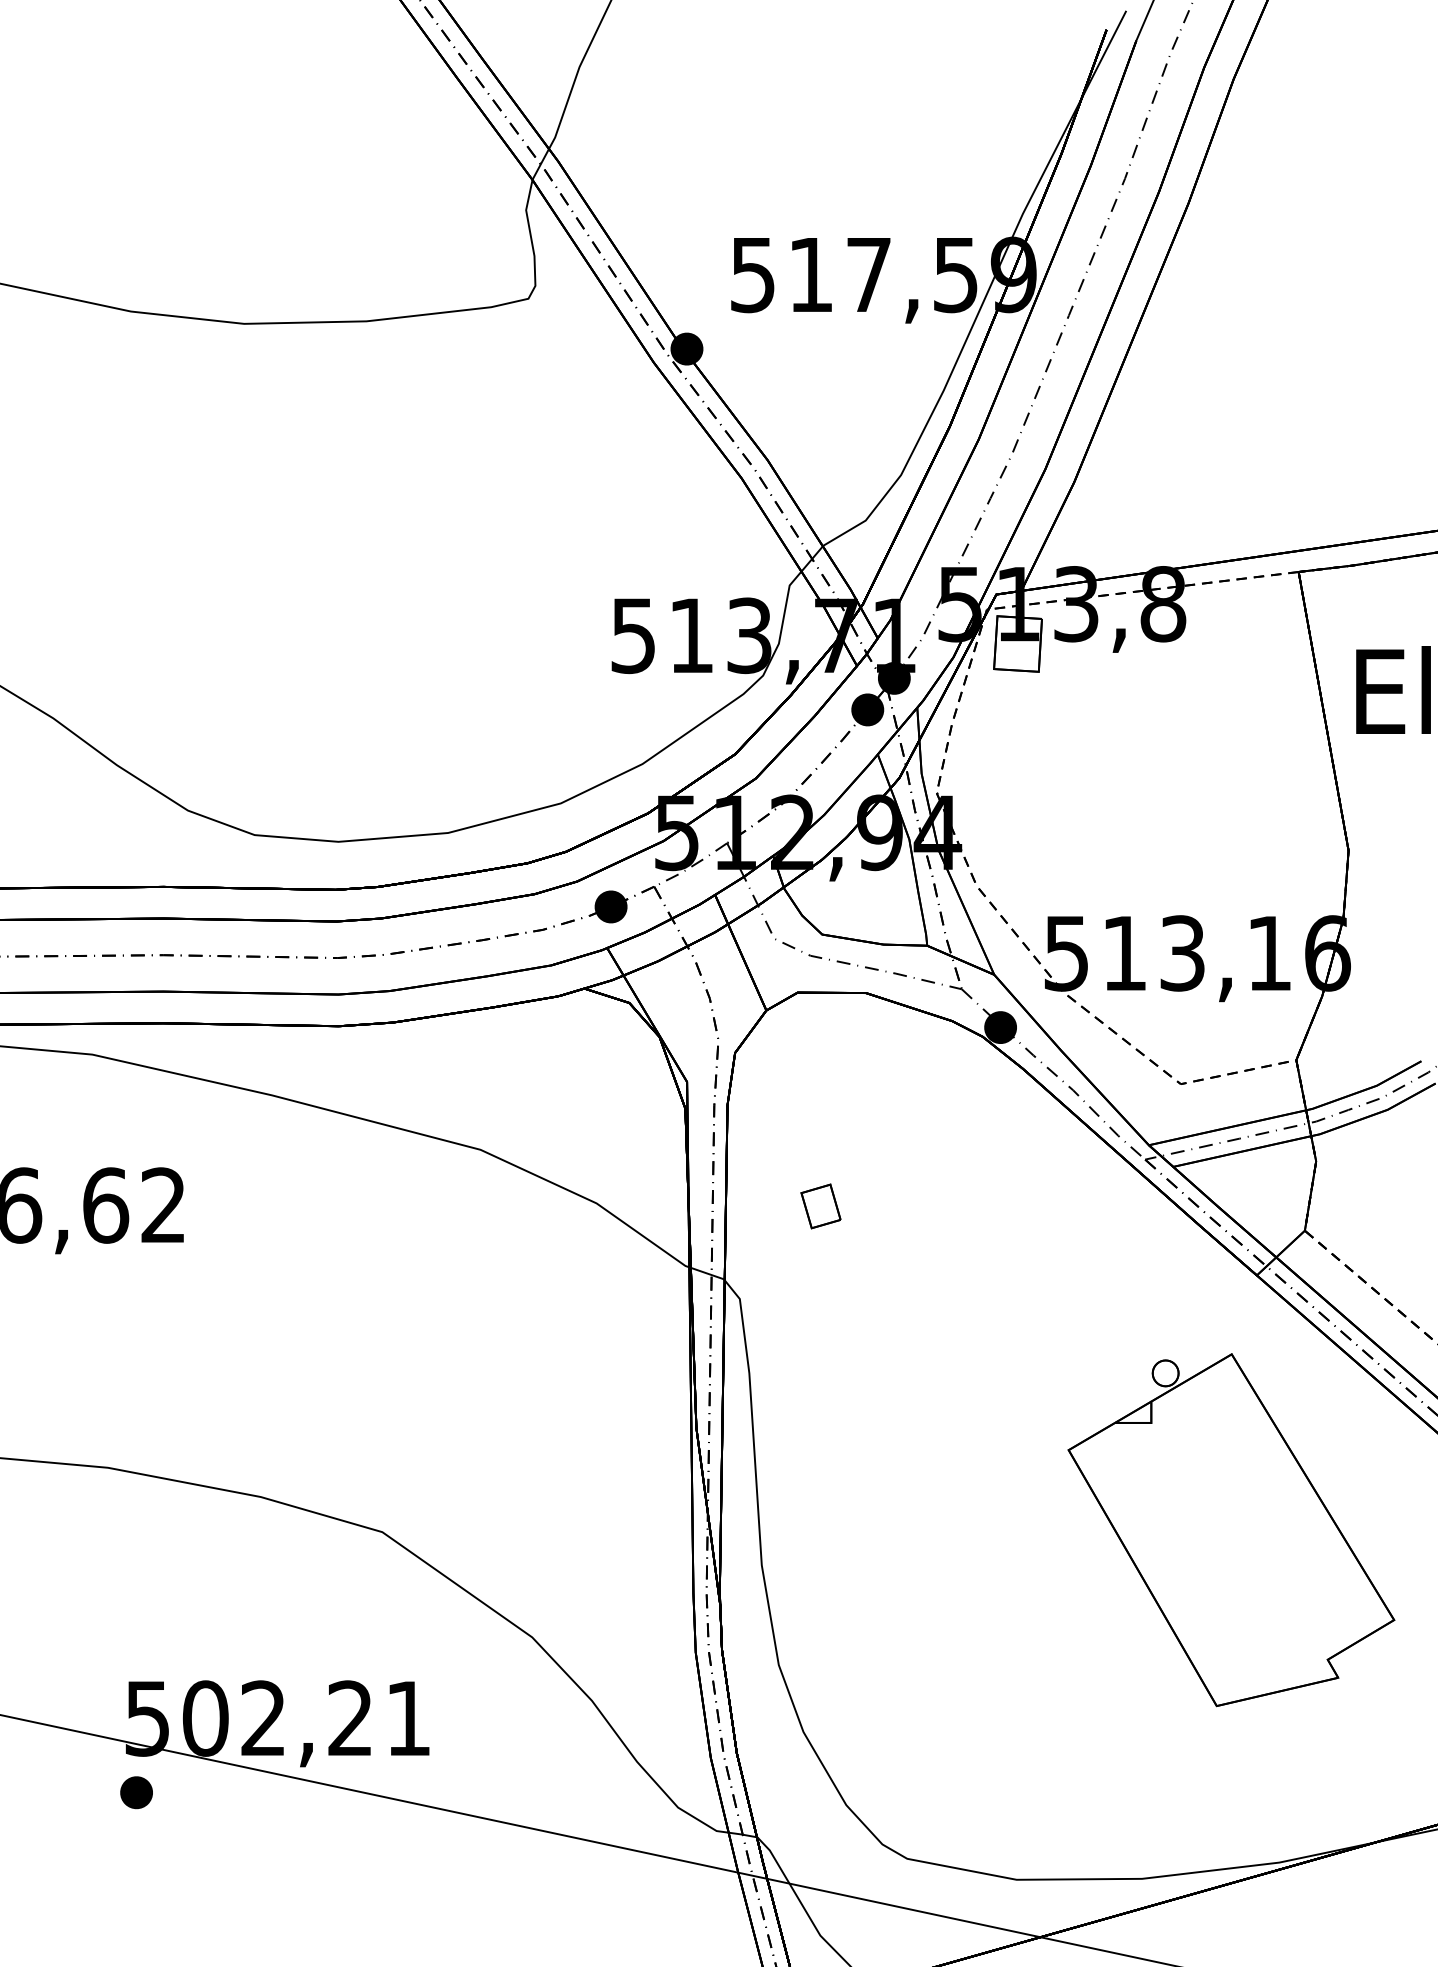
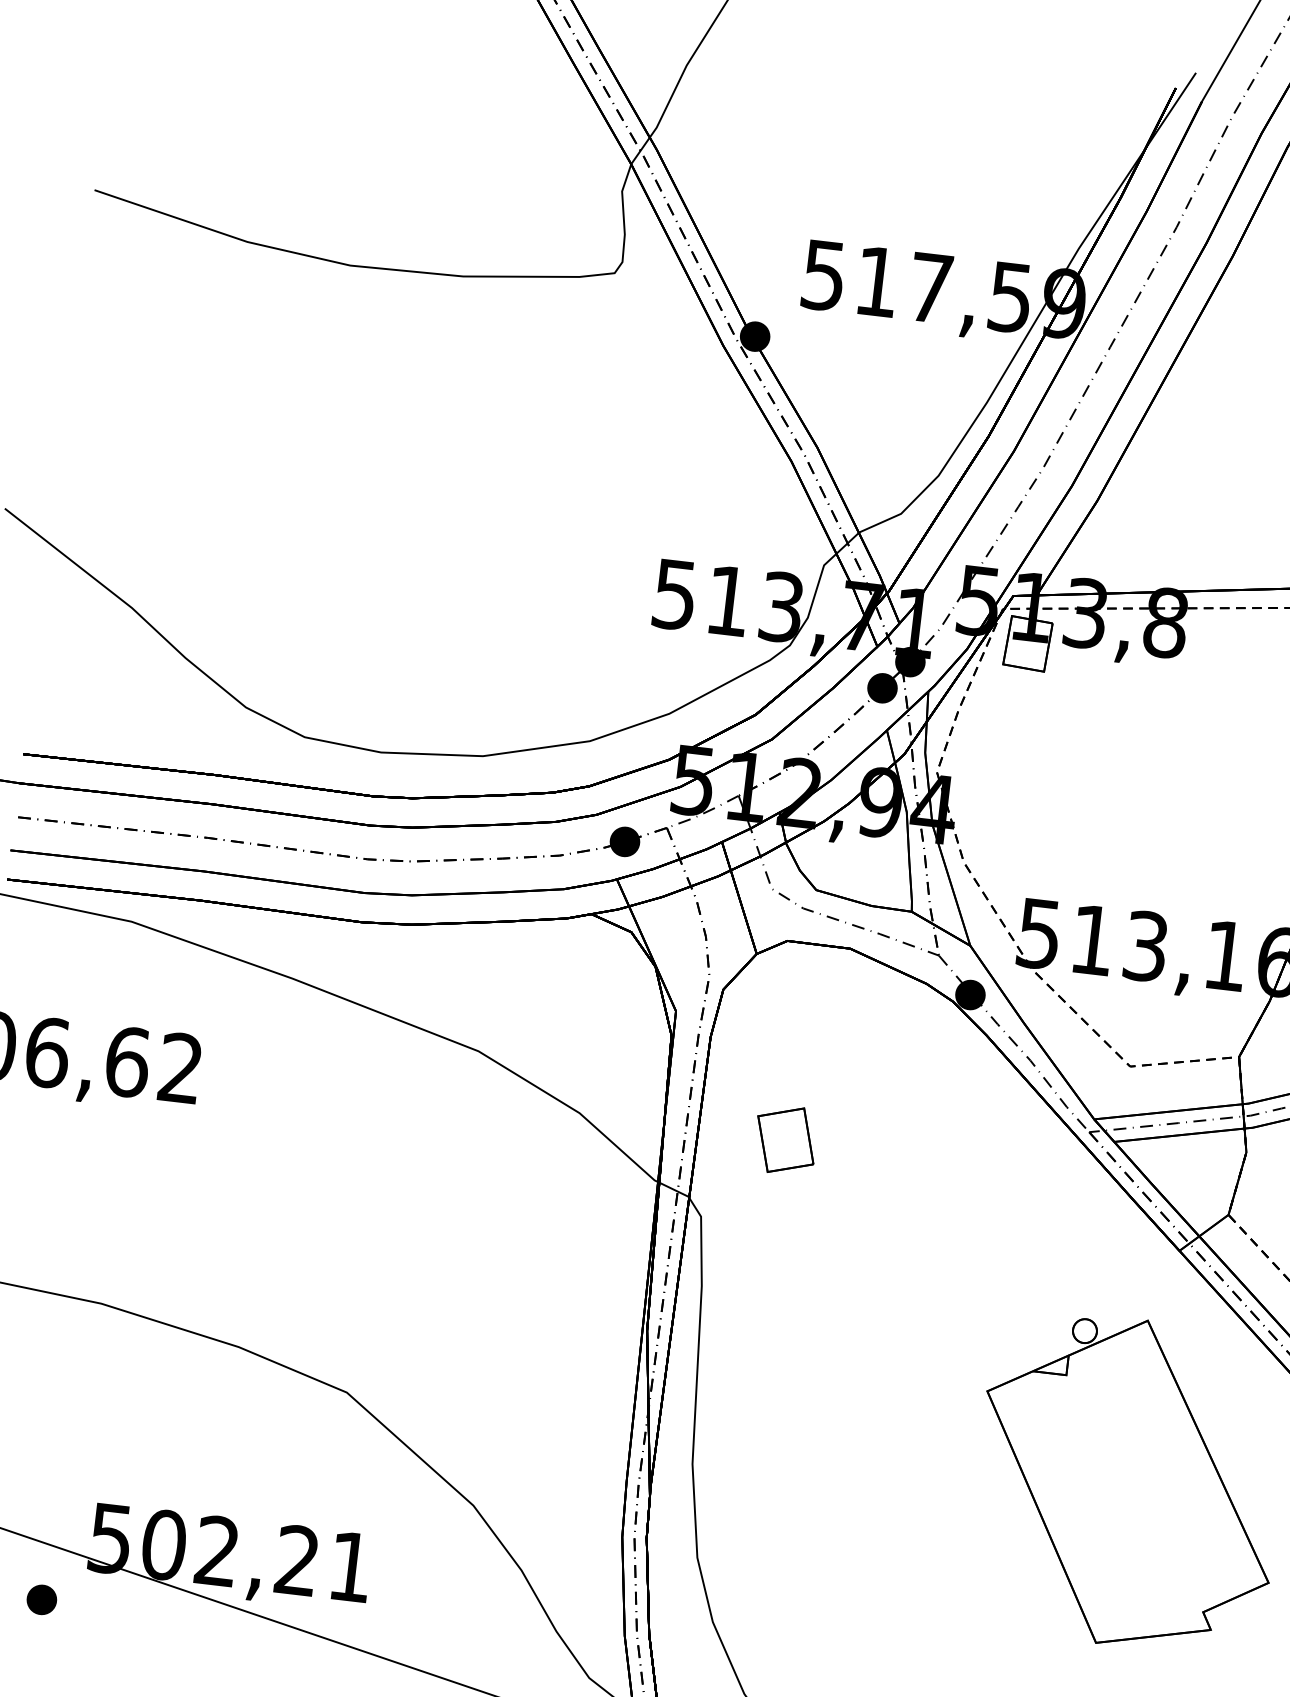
part: (820, 1206) -> (785, 1140), size x1.67
part: (136, 1792) -> (41, 1599), moved

